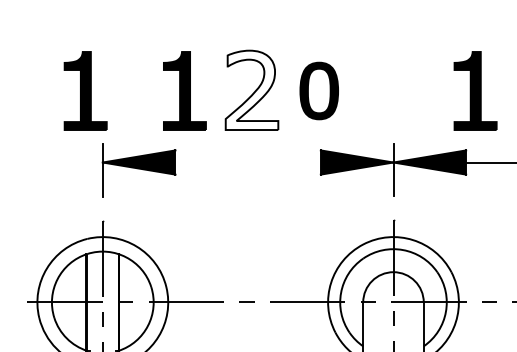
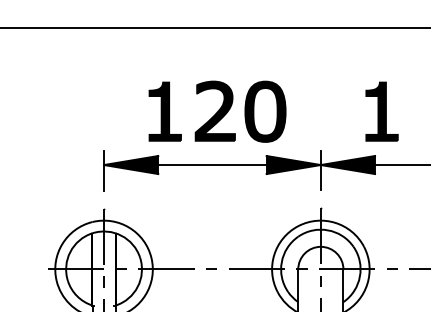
fill: (250, 89) -> (214, 110), added
part: (84, 90) -> (90, 111), removed
part: (319, 90) -> (265, 111), size x1.43
line: (248, 163) -> (212, 165), added

